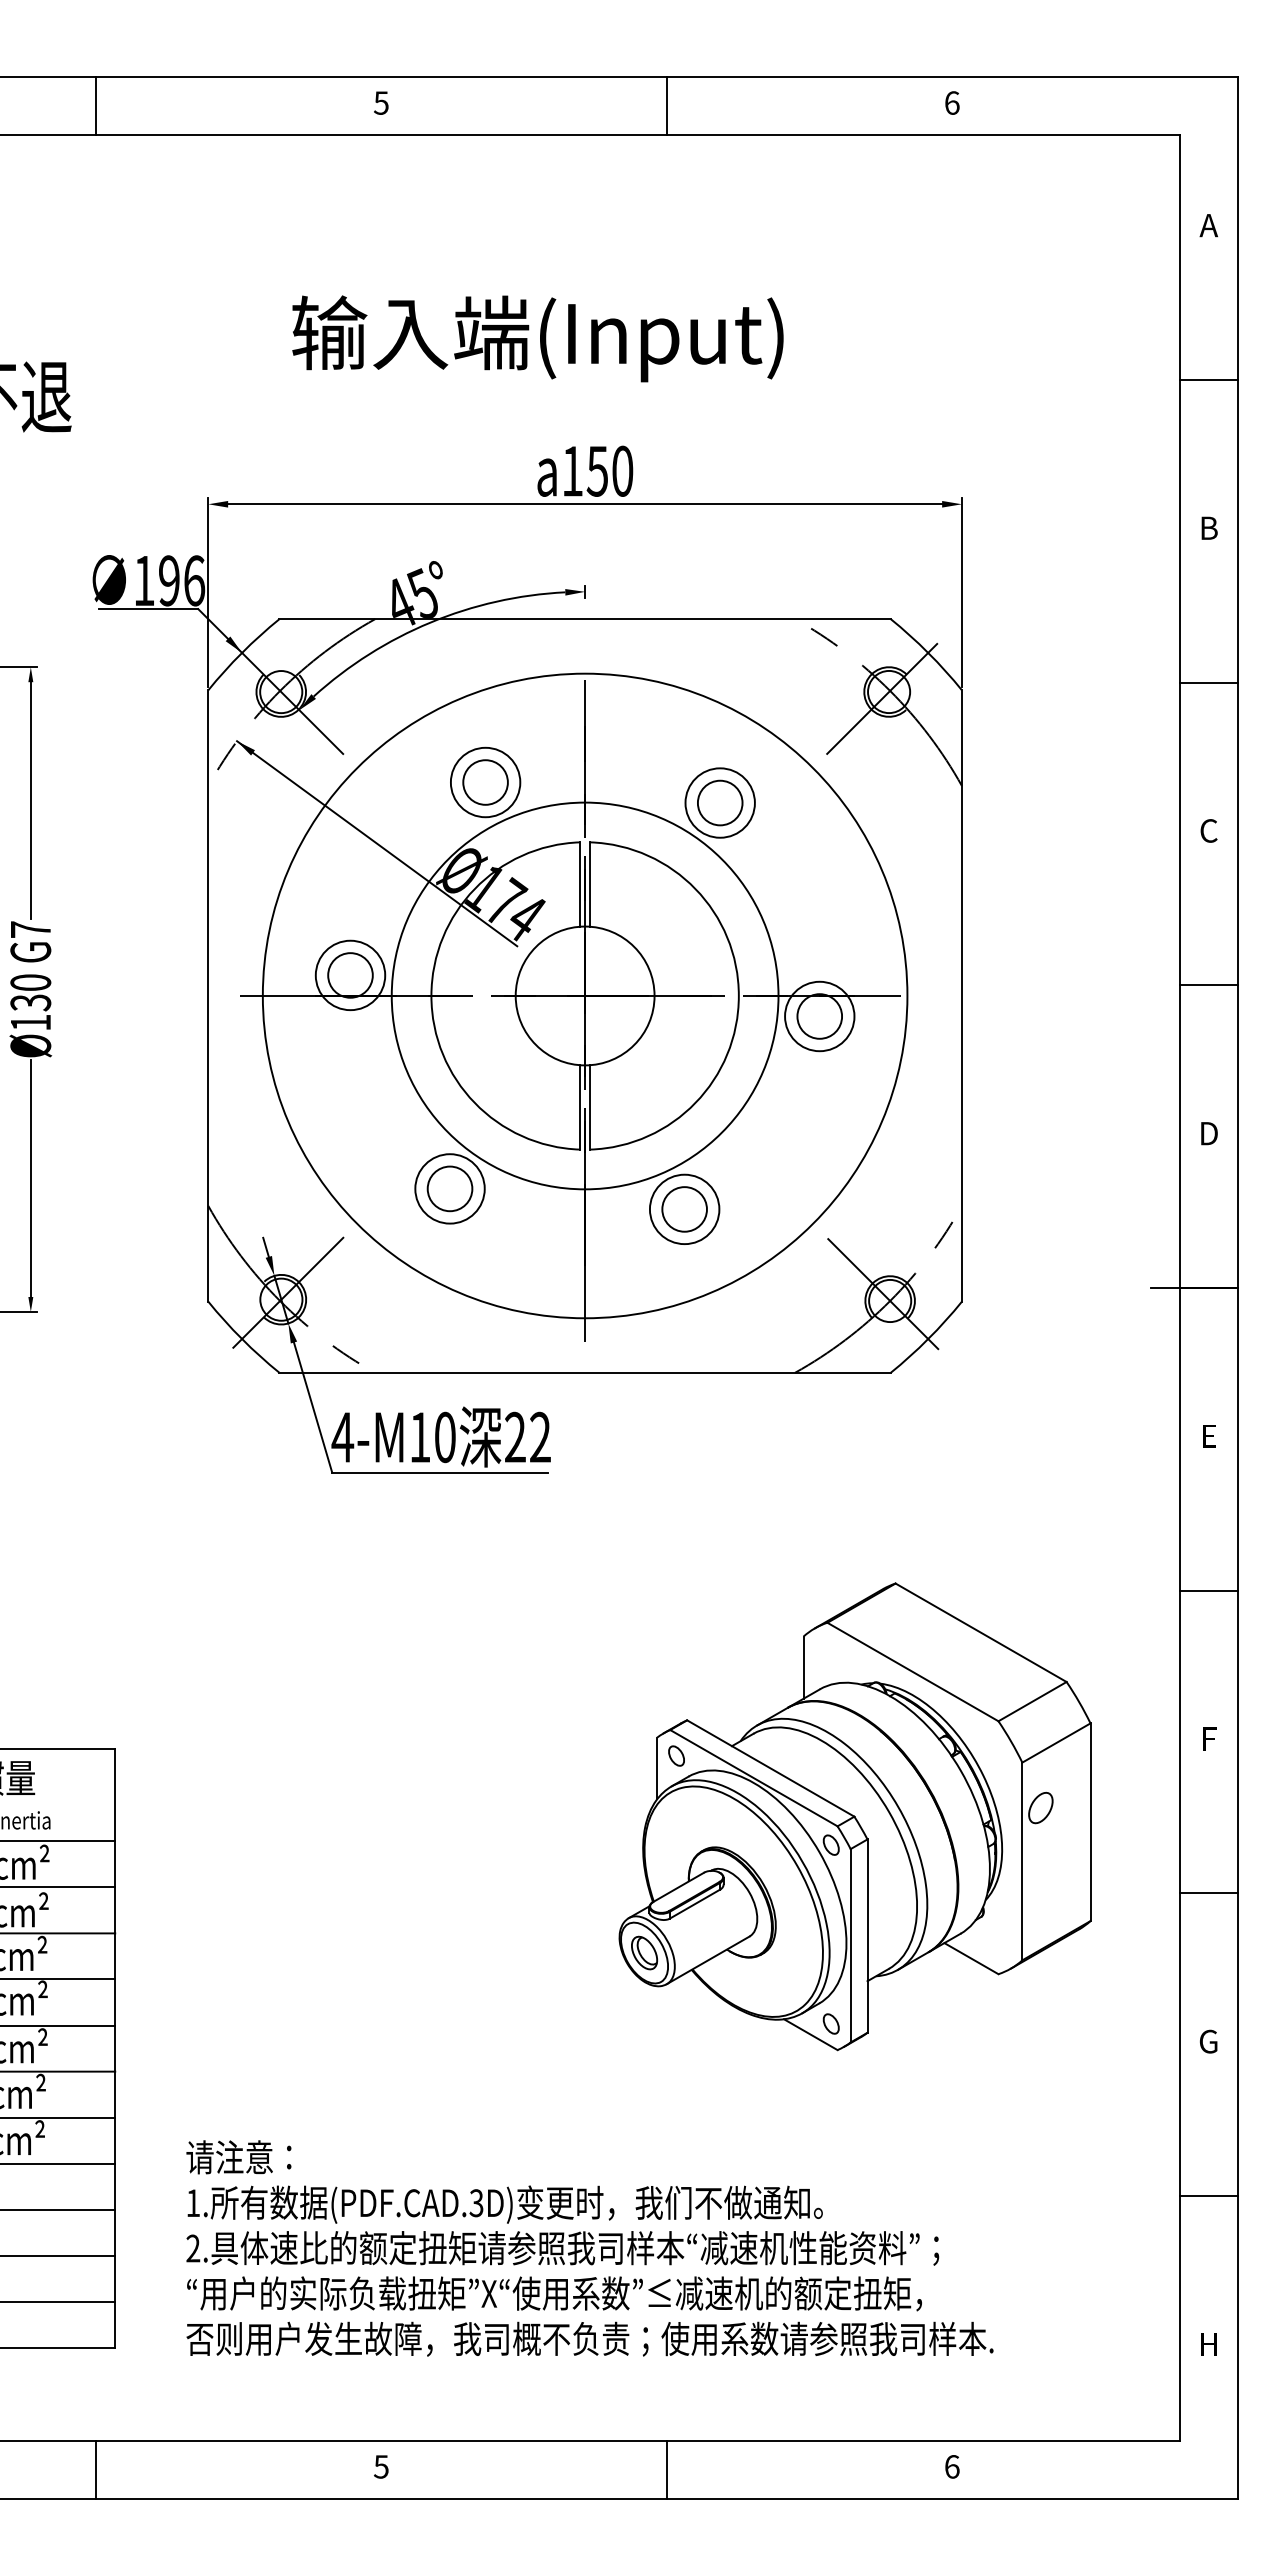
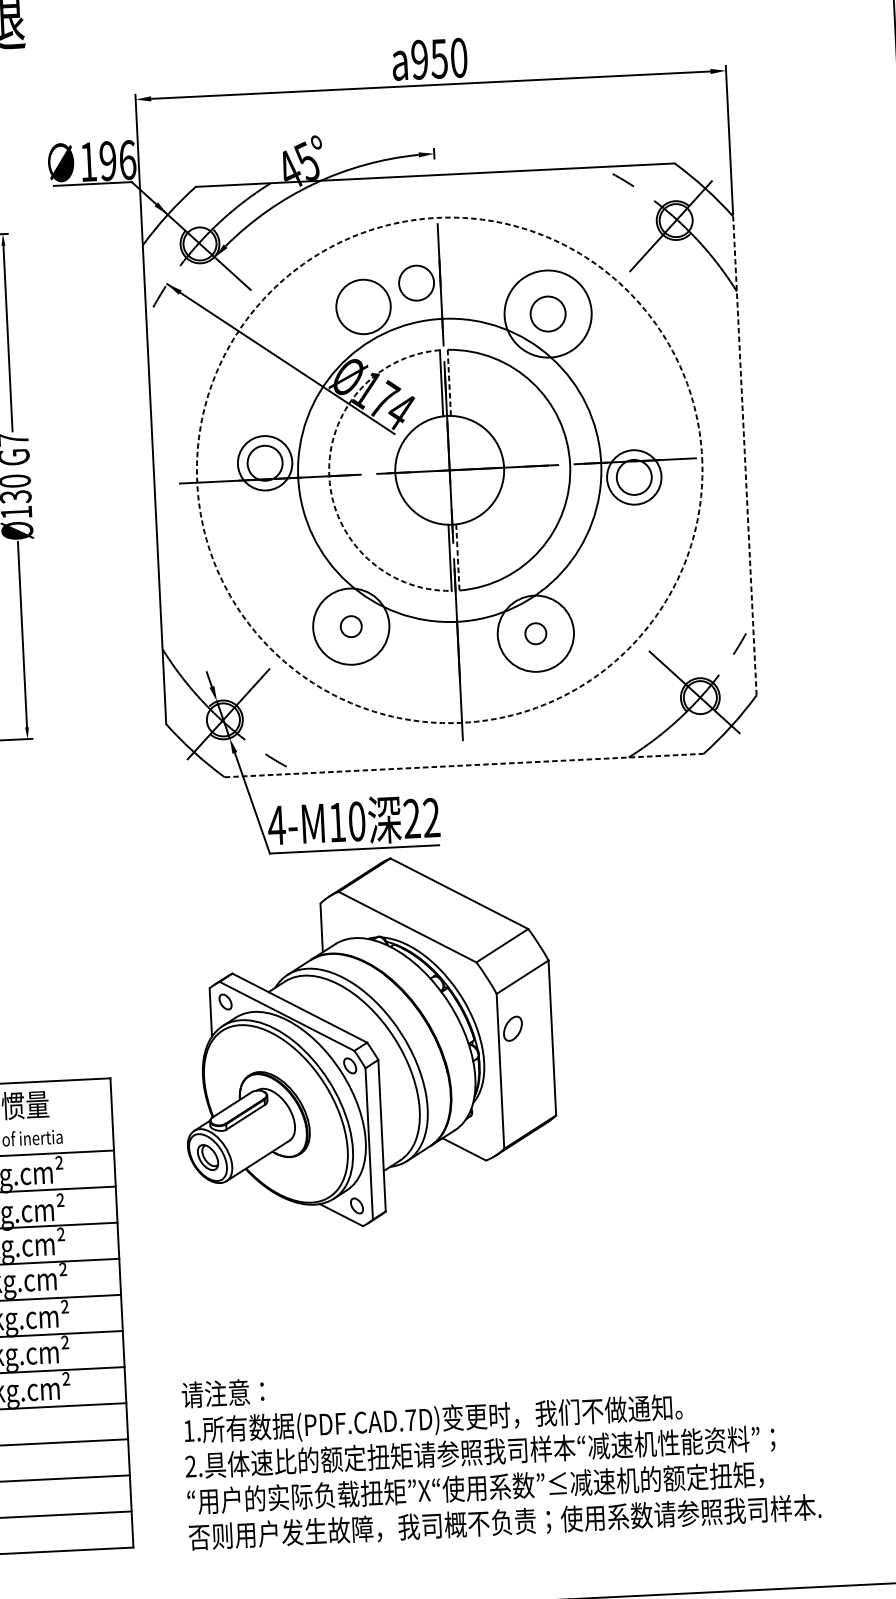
text: (572, 470) -> (419, 59), 150 -> 950
circle: (485, 782) -> (416, 283), moved
circle: (719, 802) -> (547, 313), size x1.6
line: (590, 885) -> (449, 383), solid -> dashed
arc: (431, 995) -> (329, 475), solid -> dashed
circle: (584, 995) -> (449, 470), solid -> dashed
line: (961, 995) -> (744, 455), solid -> dashed
line: (590, 1107) -> (458, 557), solid -> dashed
circle: (449, 1188) -> (350, 626), size x0.6
circle: (449, 1188) -> (350, 626), size x1.4
circle: (684, 1209) -> (535, 633), size x0.6
circle: (684, 1209) -> (535, 633), size x1.4
line: (585, 1372) -> (464, 765), solid -> dashed
part: (854, 1816) -> (367, 1042), moved
text: (476, 2203) -> (410, 1420), (PDF.CAD.3D) -> (PDF.CAD.7D)

